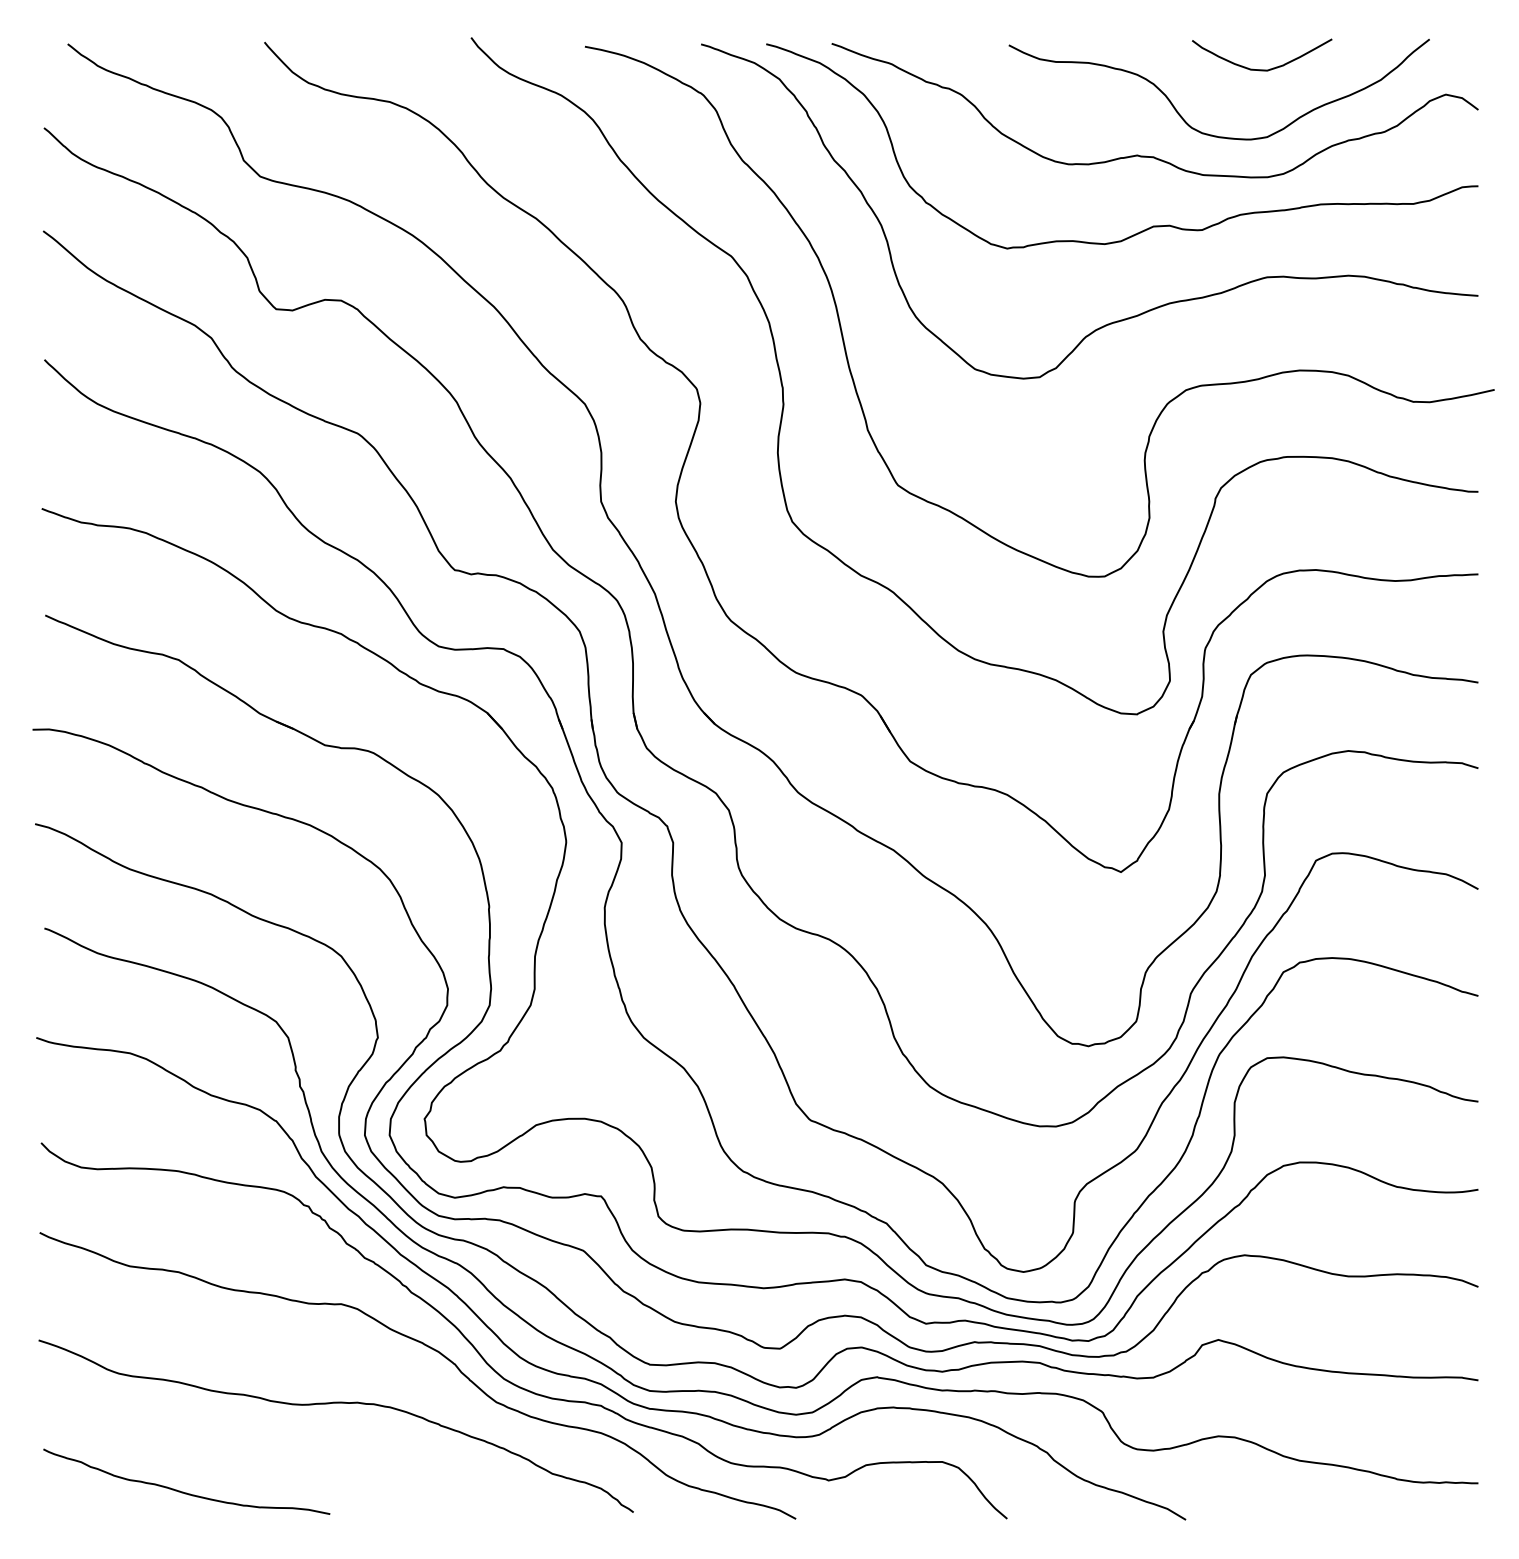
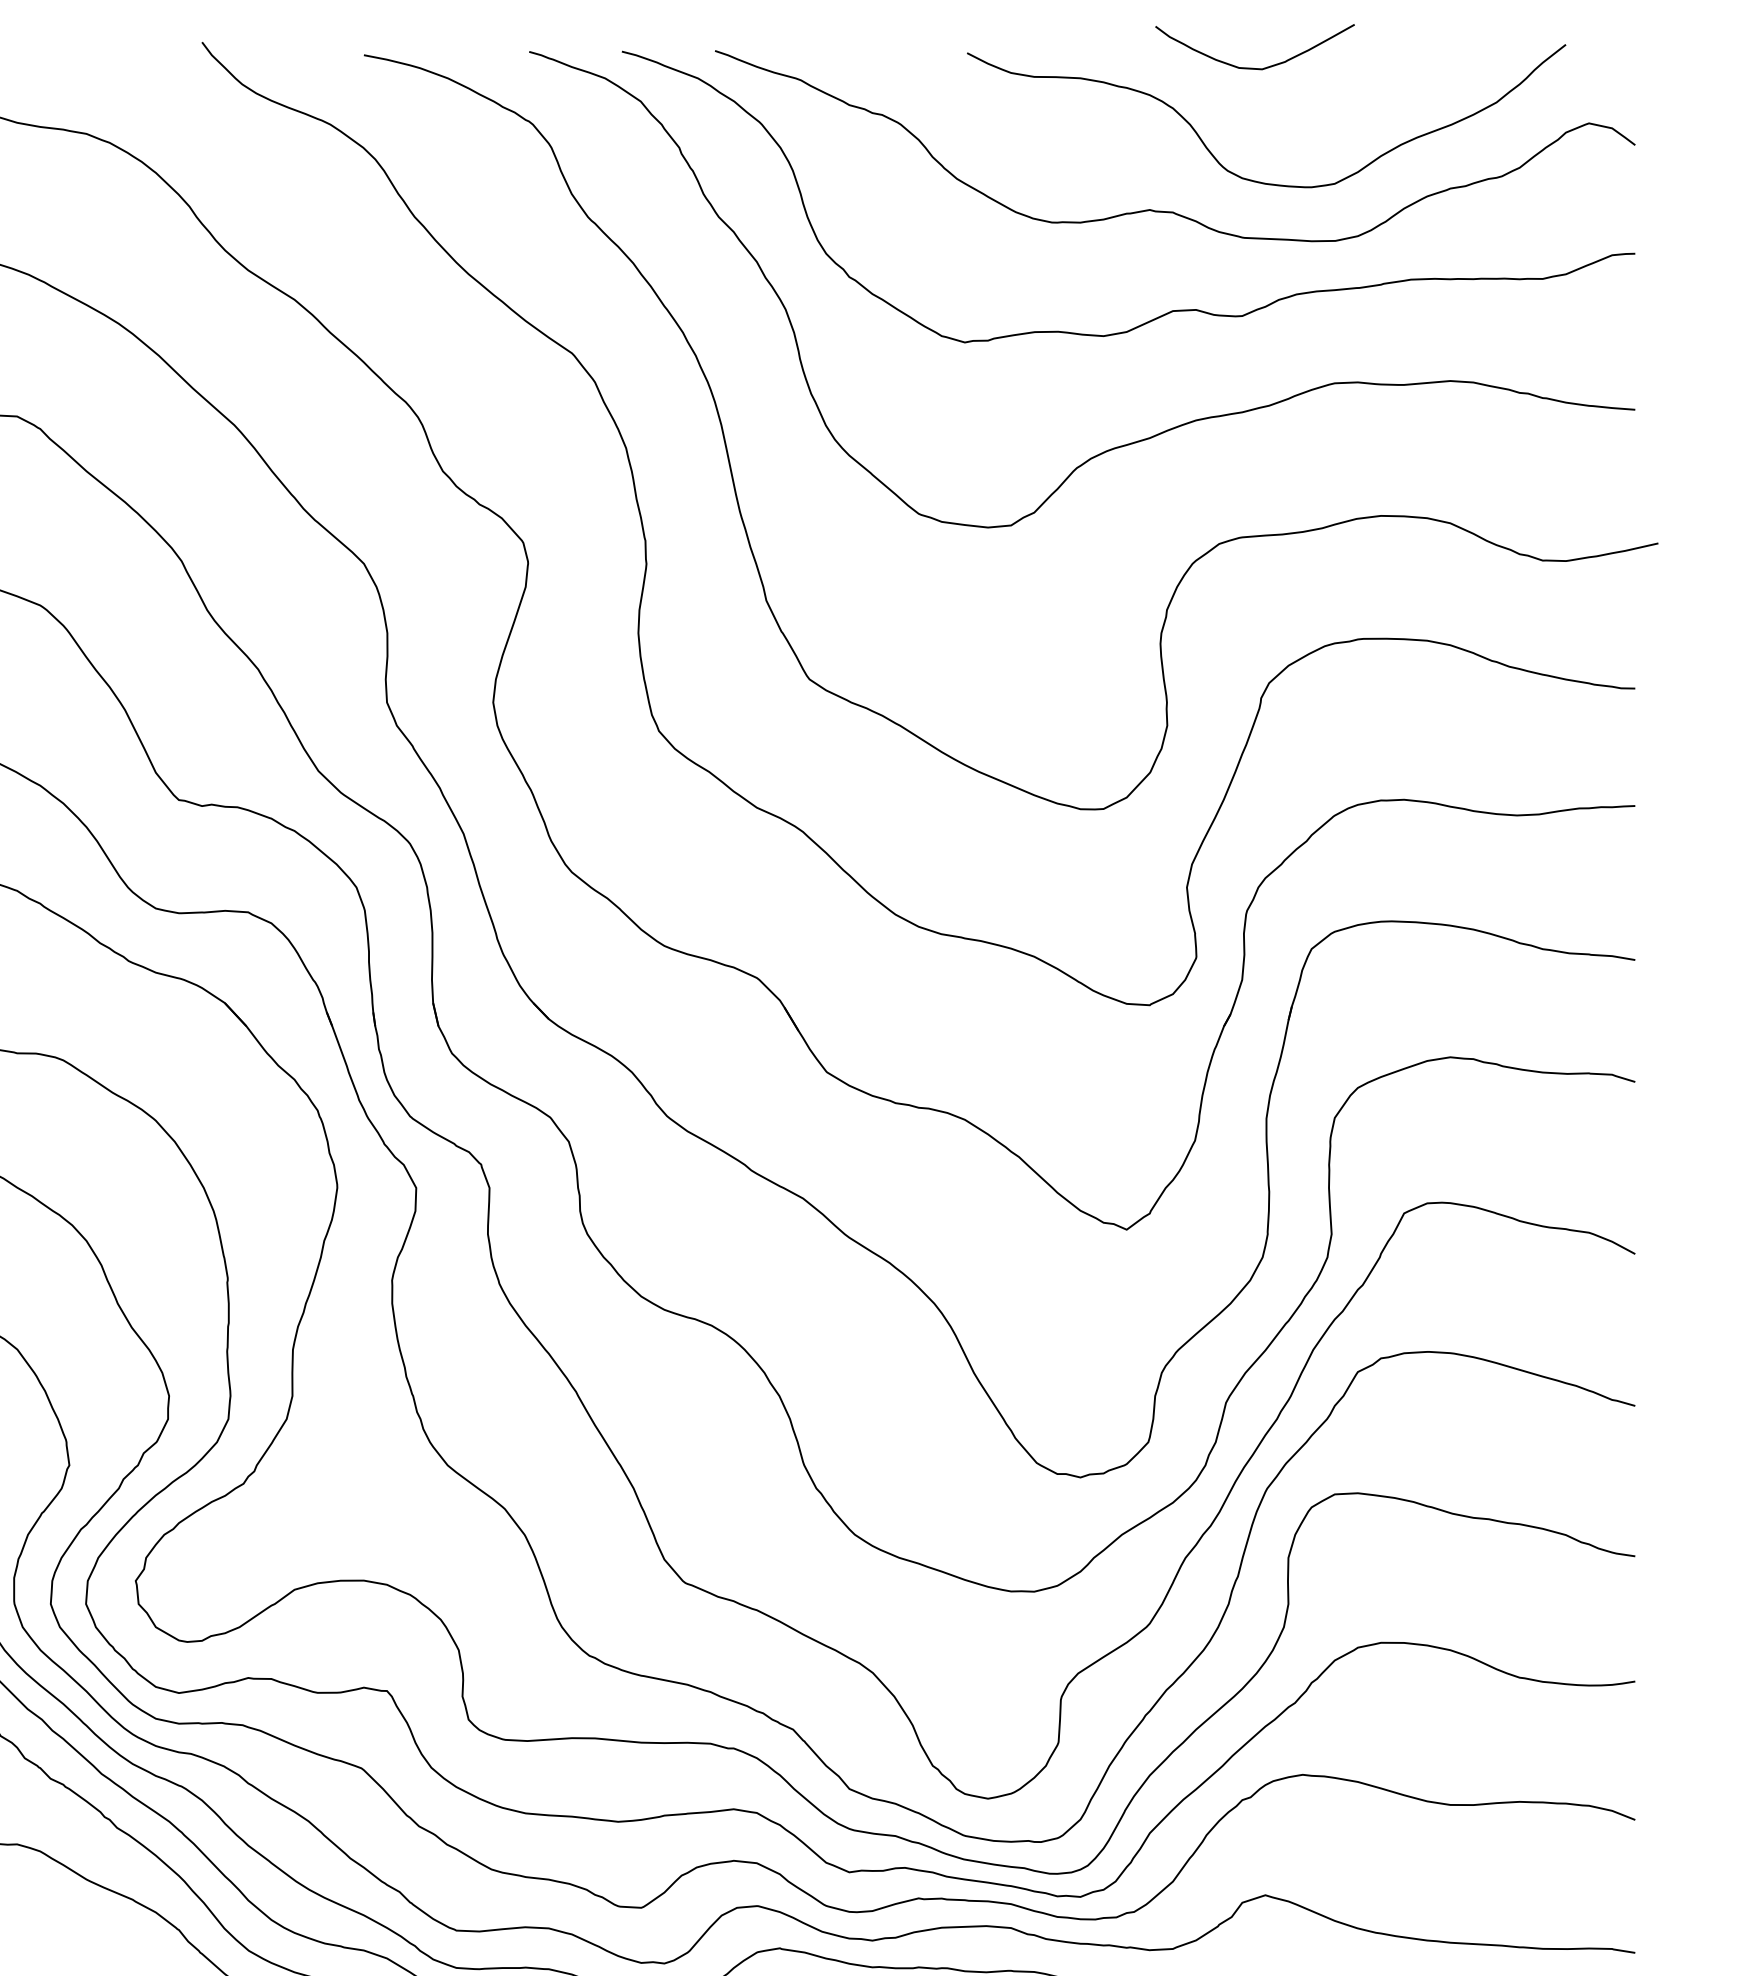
curve: (1262, 69) -> (1255, 67), moved

